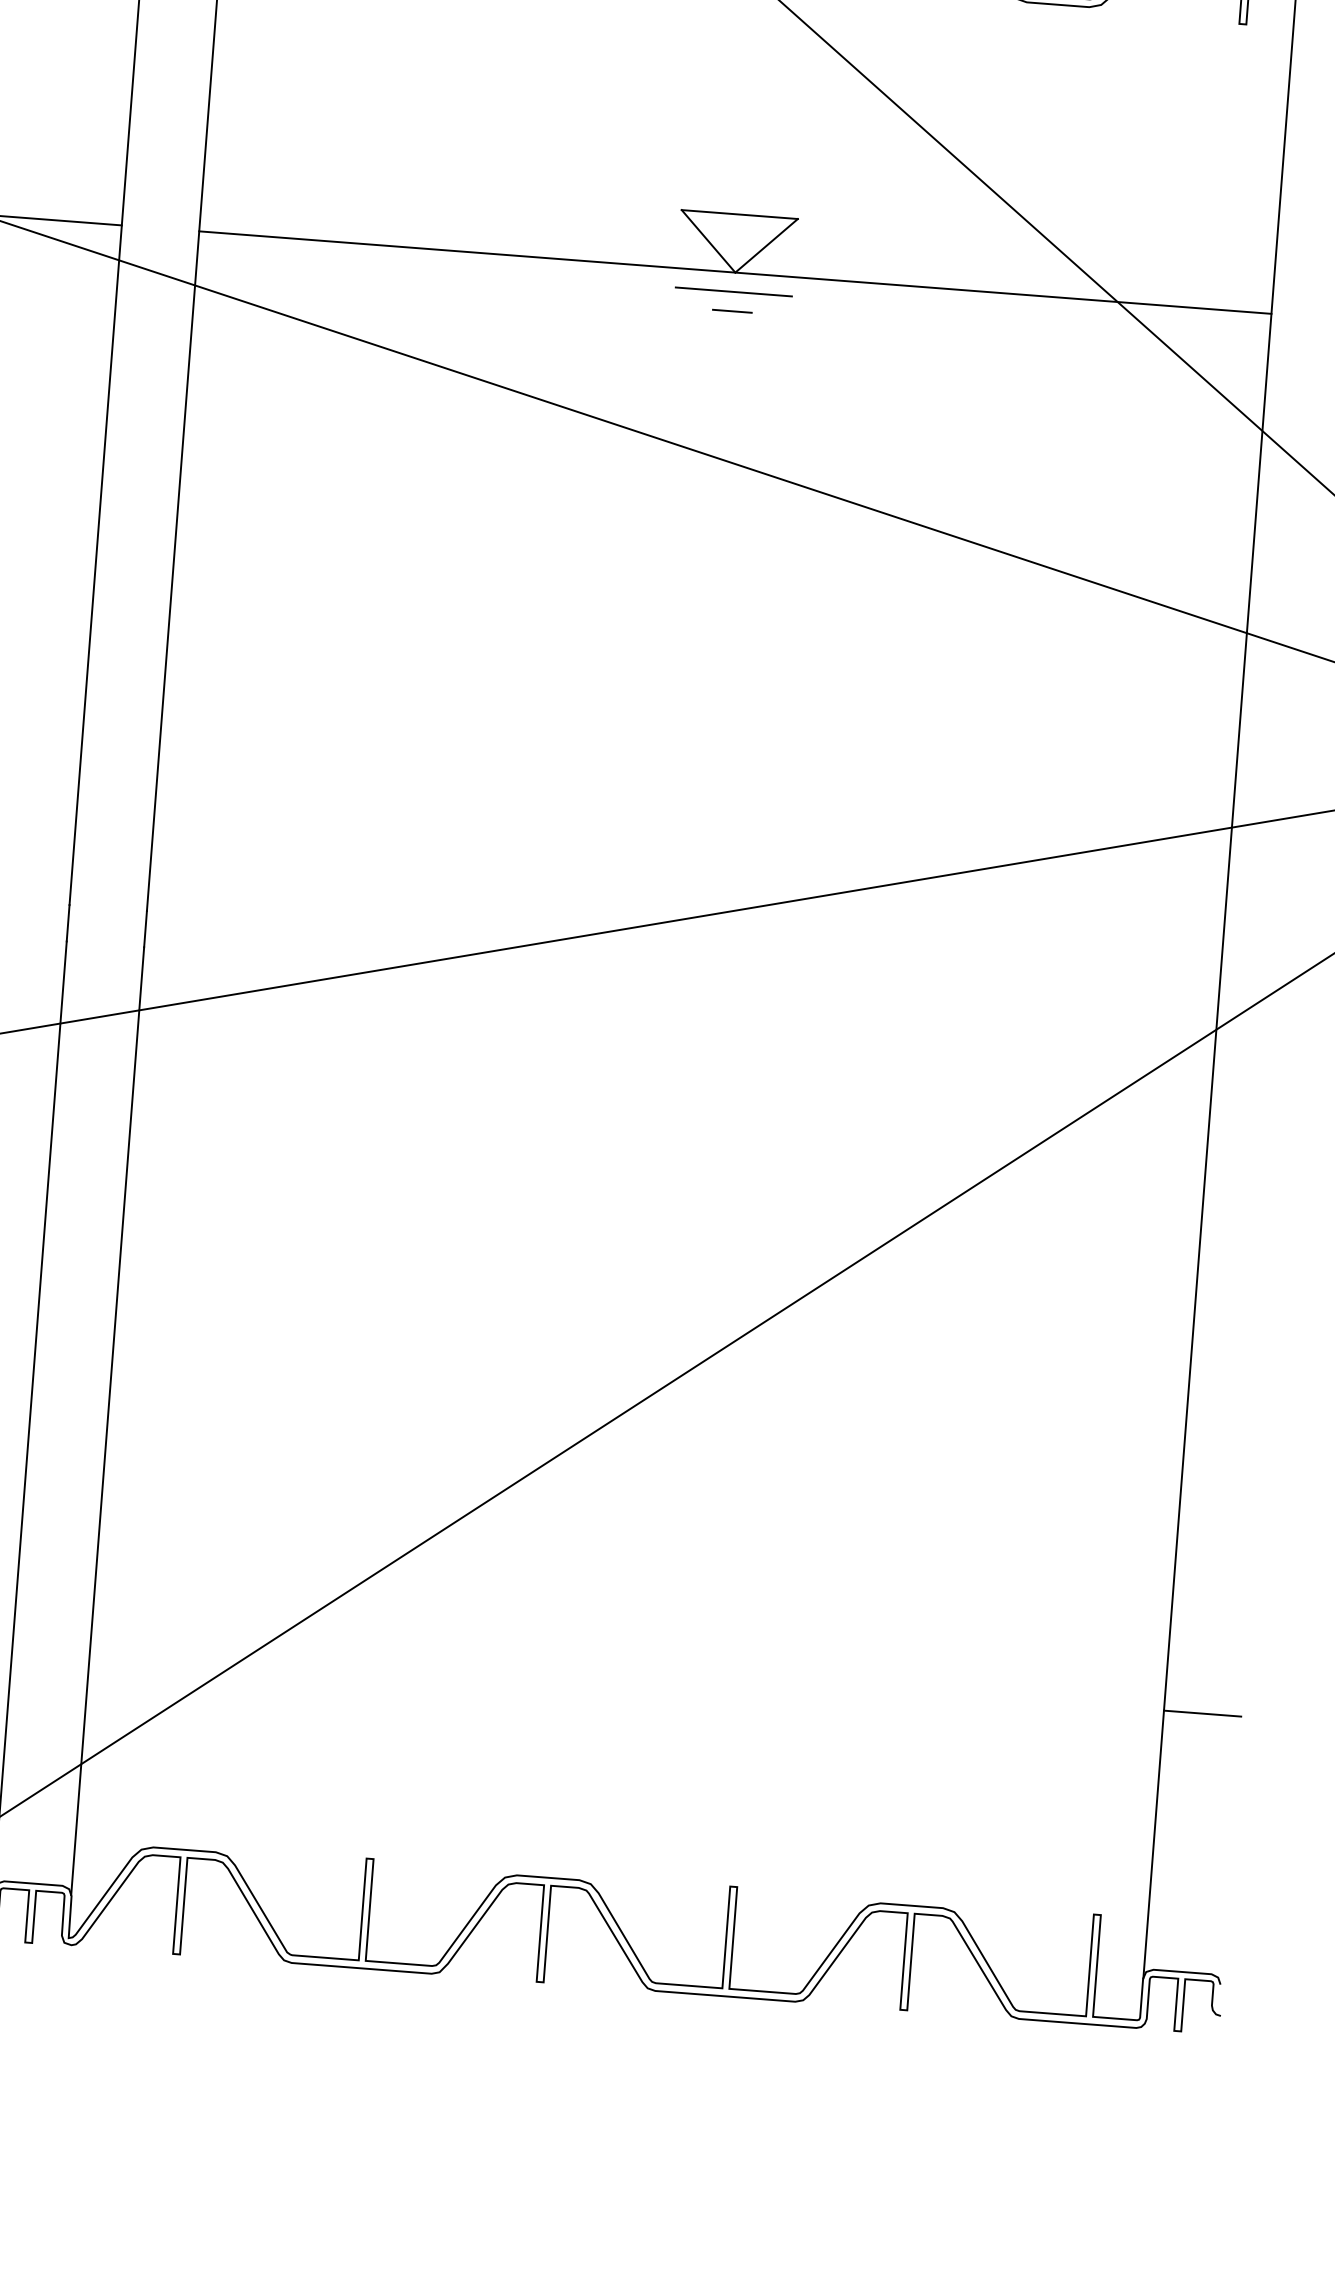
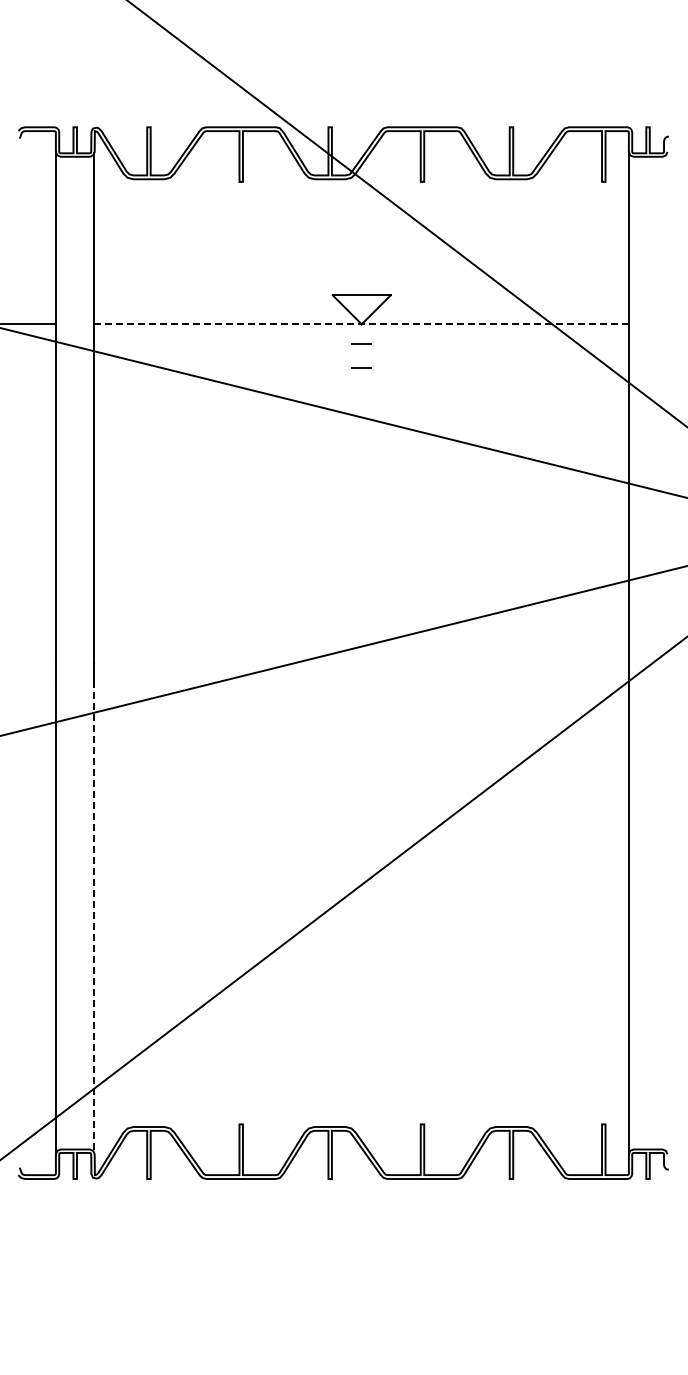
line: (736, 273) -> (362, 324), solid -> dashed
line: (733, 292) -> (361, 334), removed
line: (728, 359) -> (361, 367), added
line: (107, 1423) -> (94, 918), solid -> dashed
line: (1203, 1713) -> (648, 1020), removed

